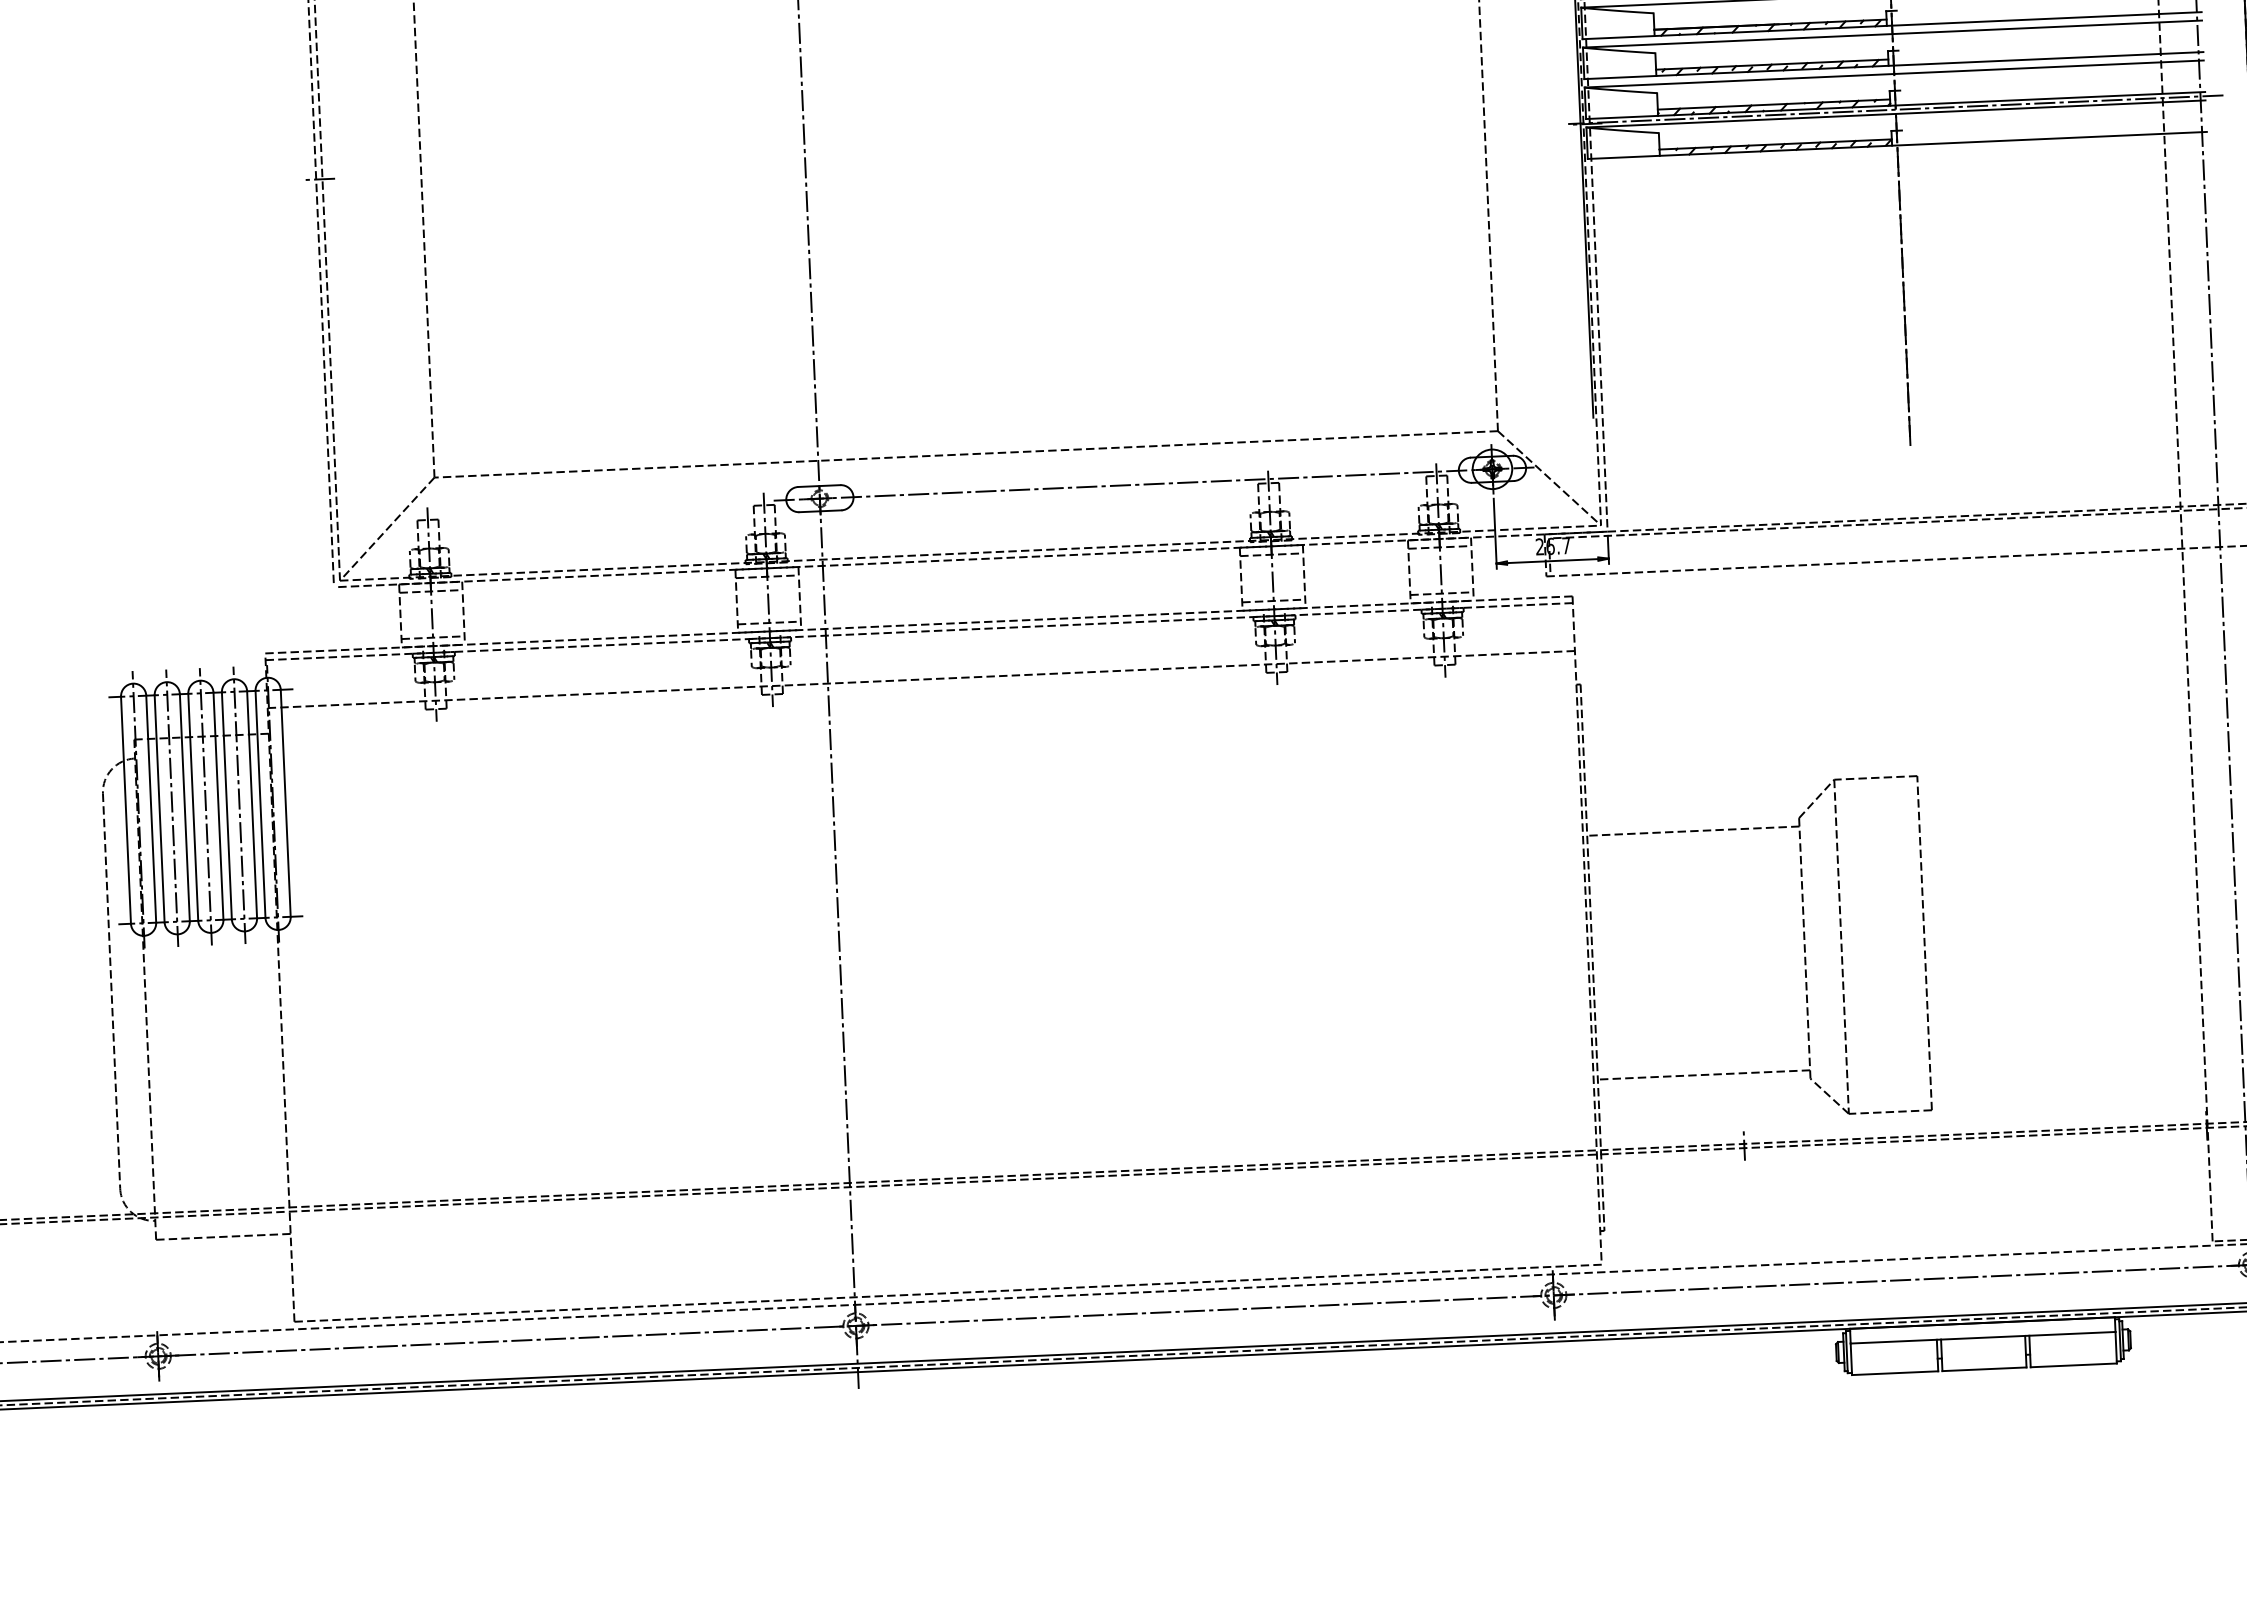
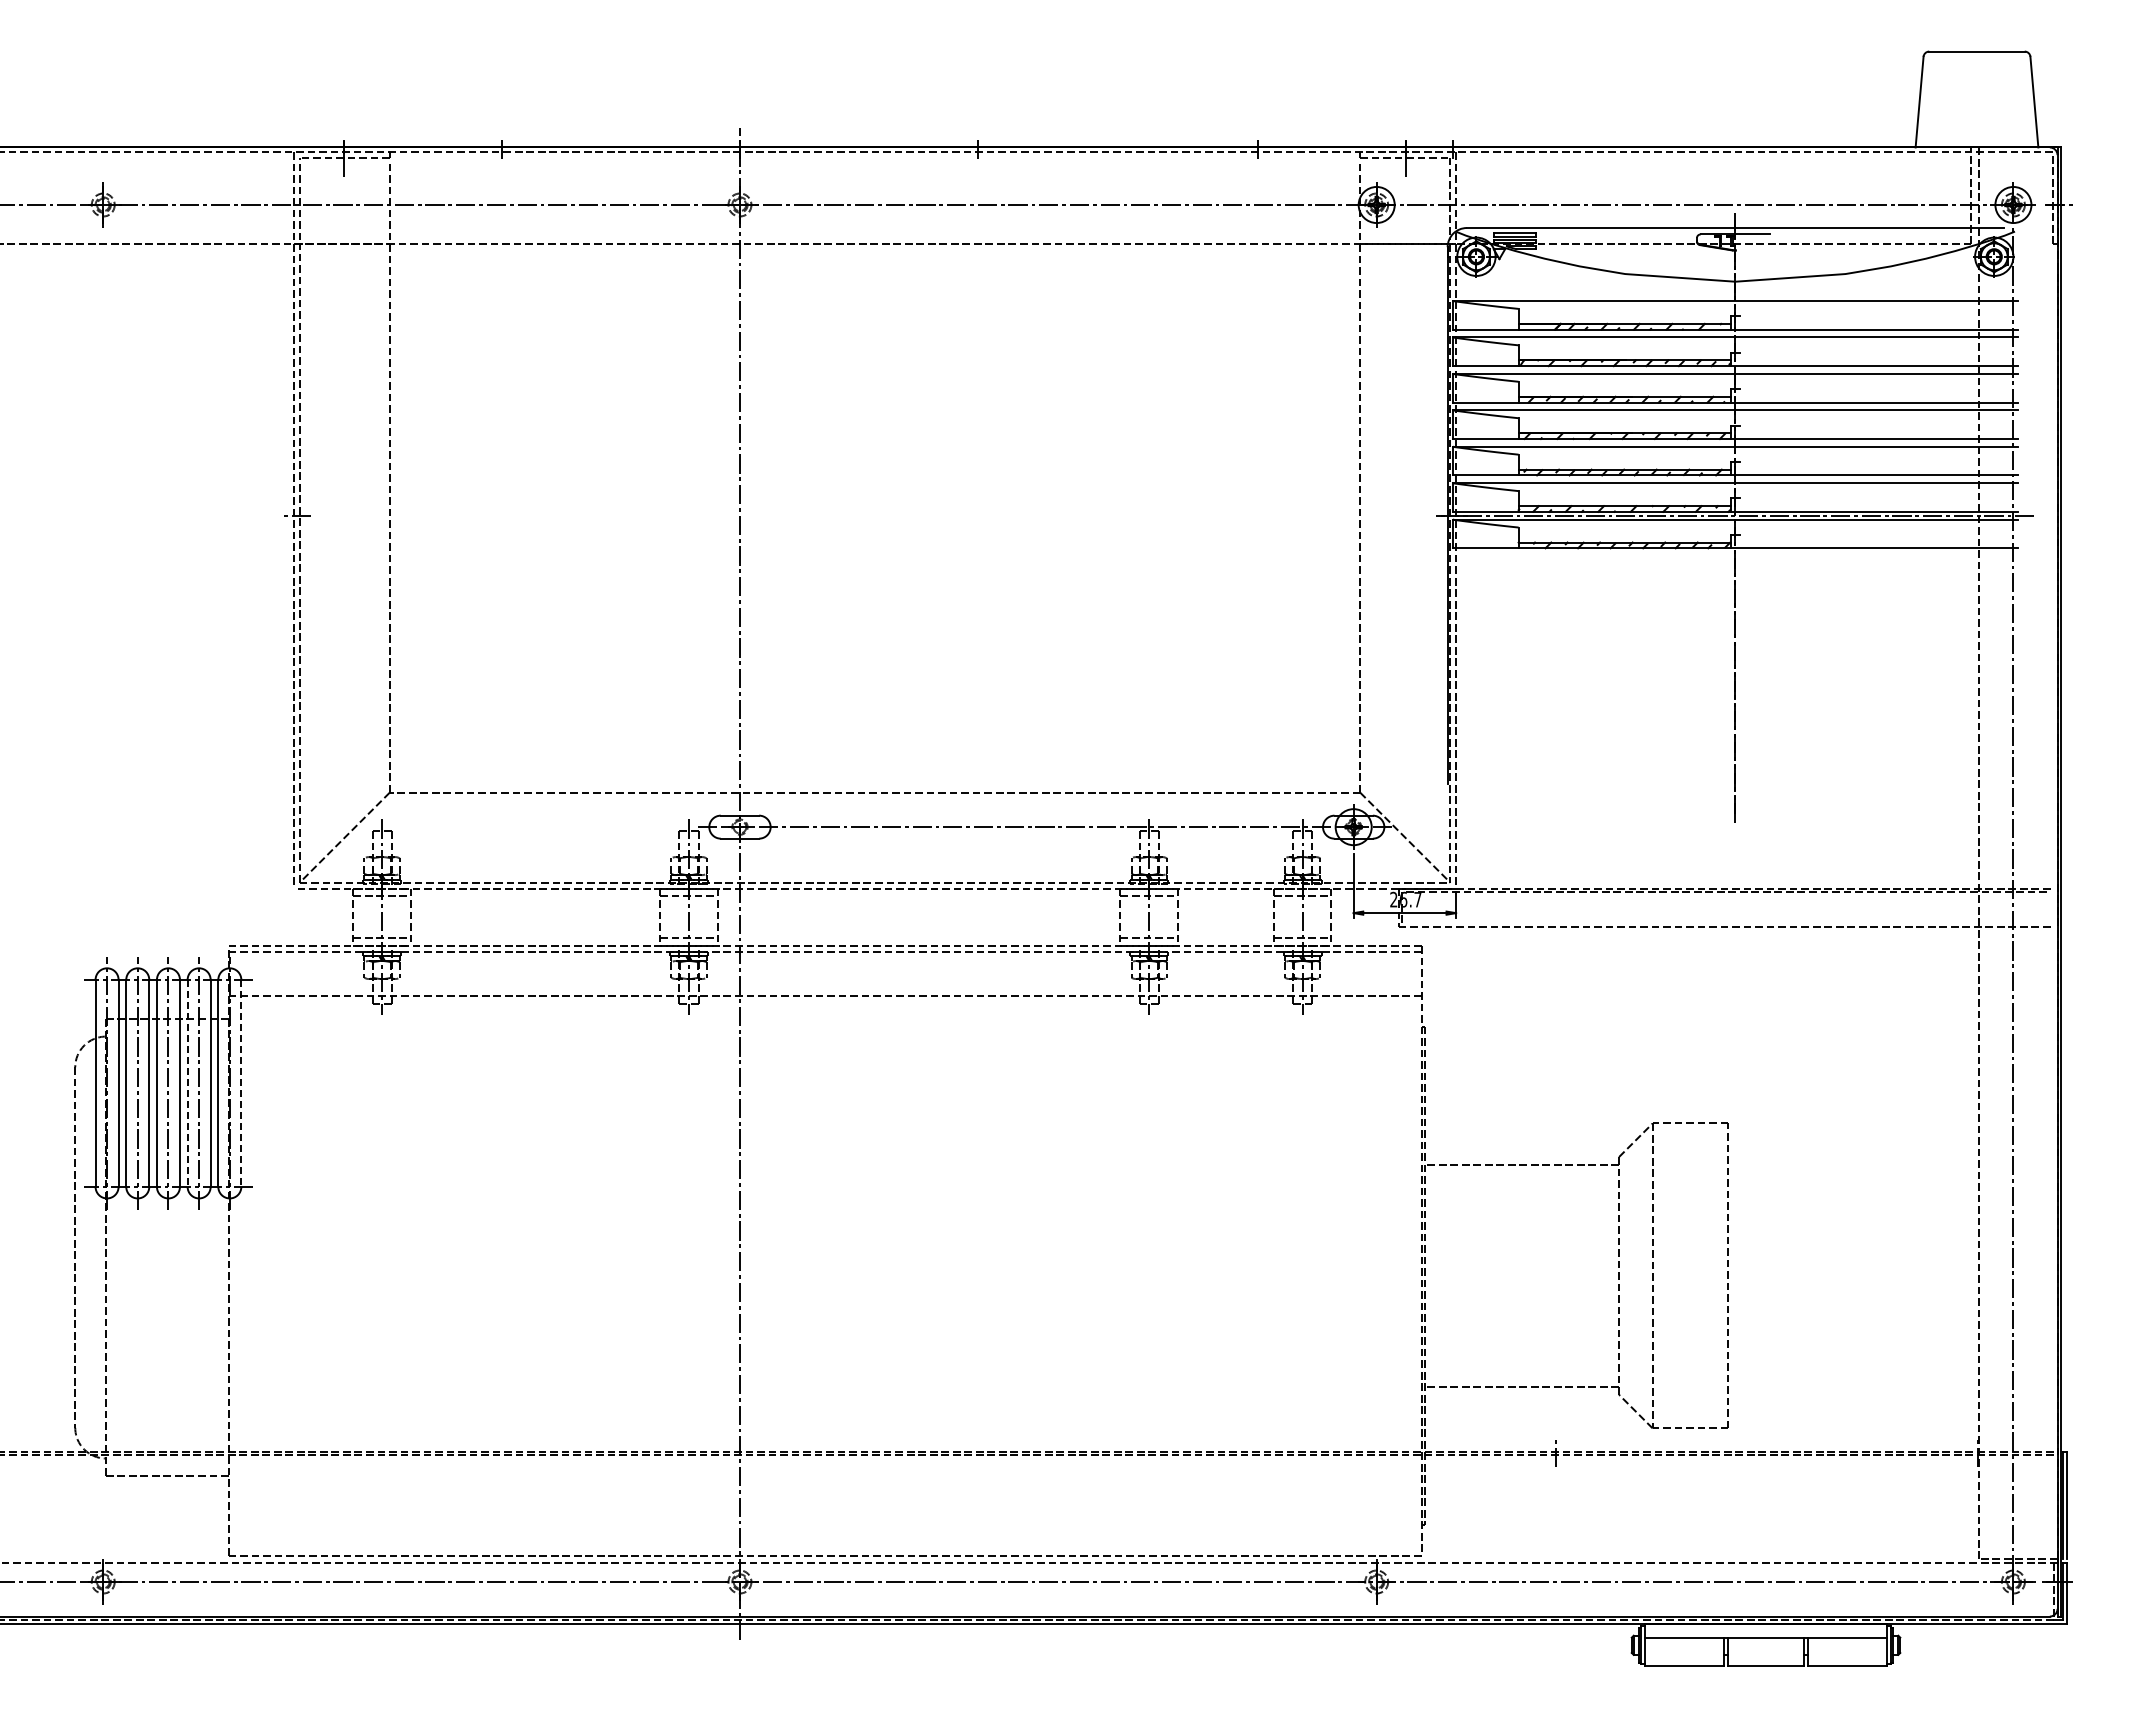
line: (285, 803) -> (241, 1083), solid -> dashed
line: (226, 806) -> (187, 1083), solid -> dashed

